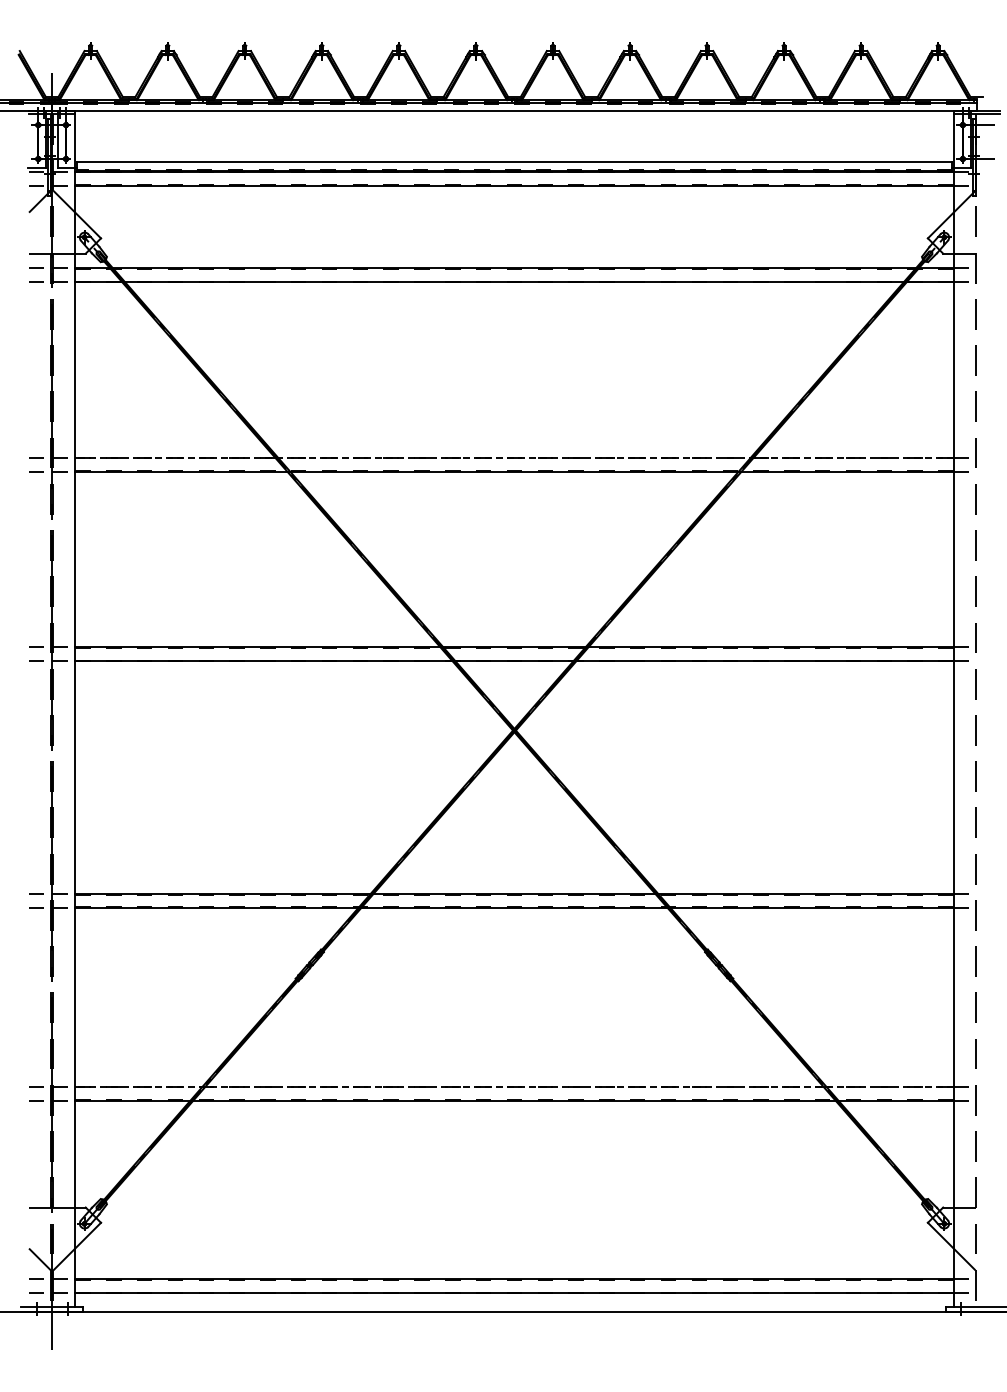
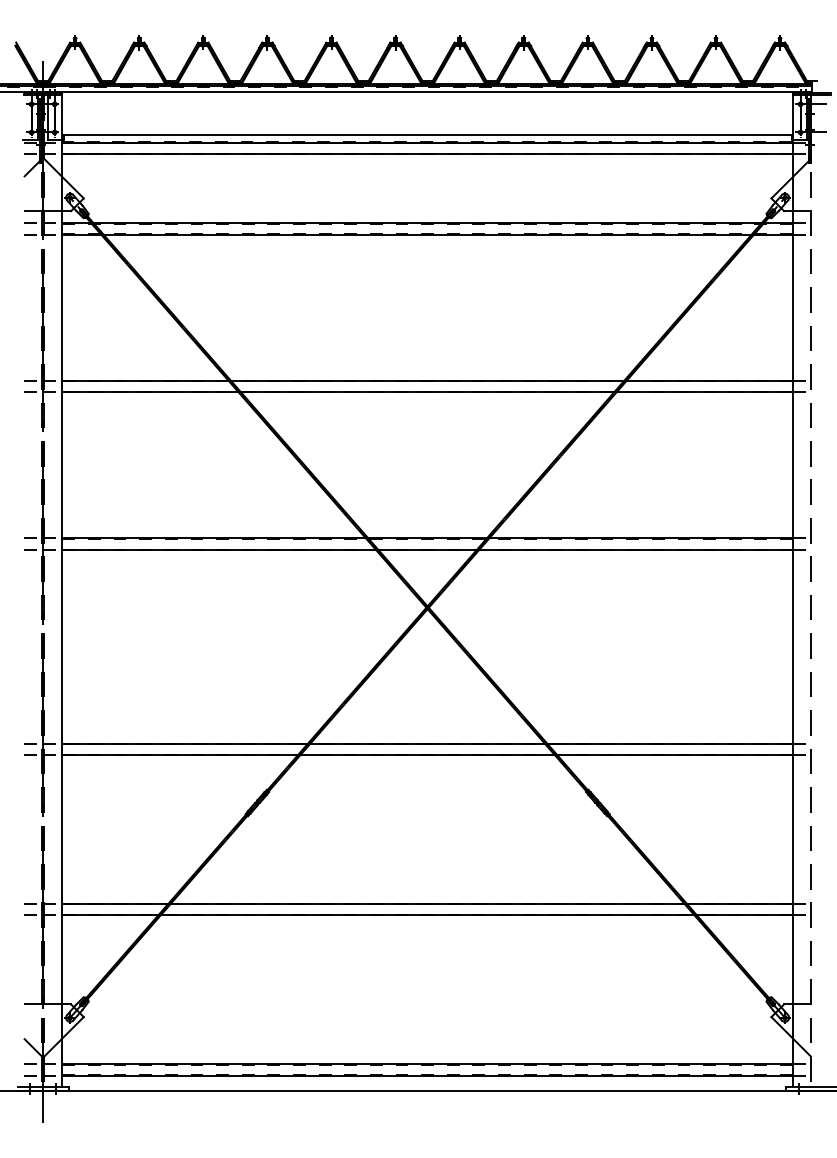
line: (513, 457) -> (426, 380), dashed -> solid
line: (513, 1086) -> (426, 903), dashed -> solid

